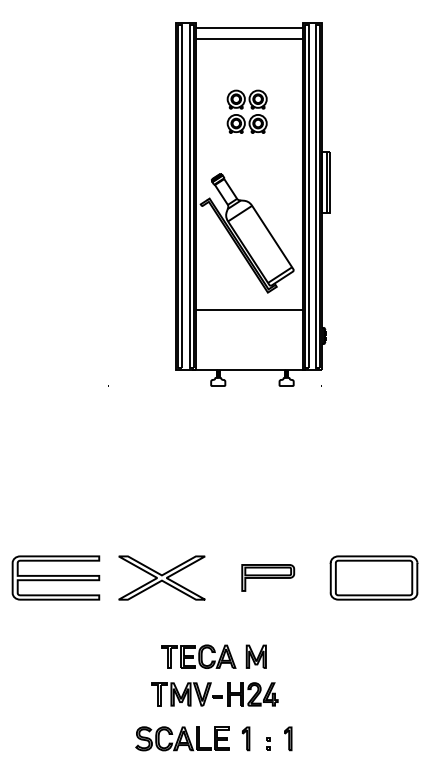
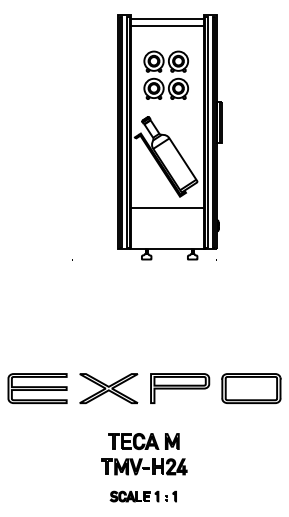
part: (246, 110) -> (165, 74), size x1.67
part: (268, 577) -> (180, 388), size x1.67
part: (212, 738) -> (142, 496), size x0.62

